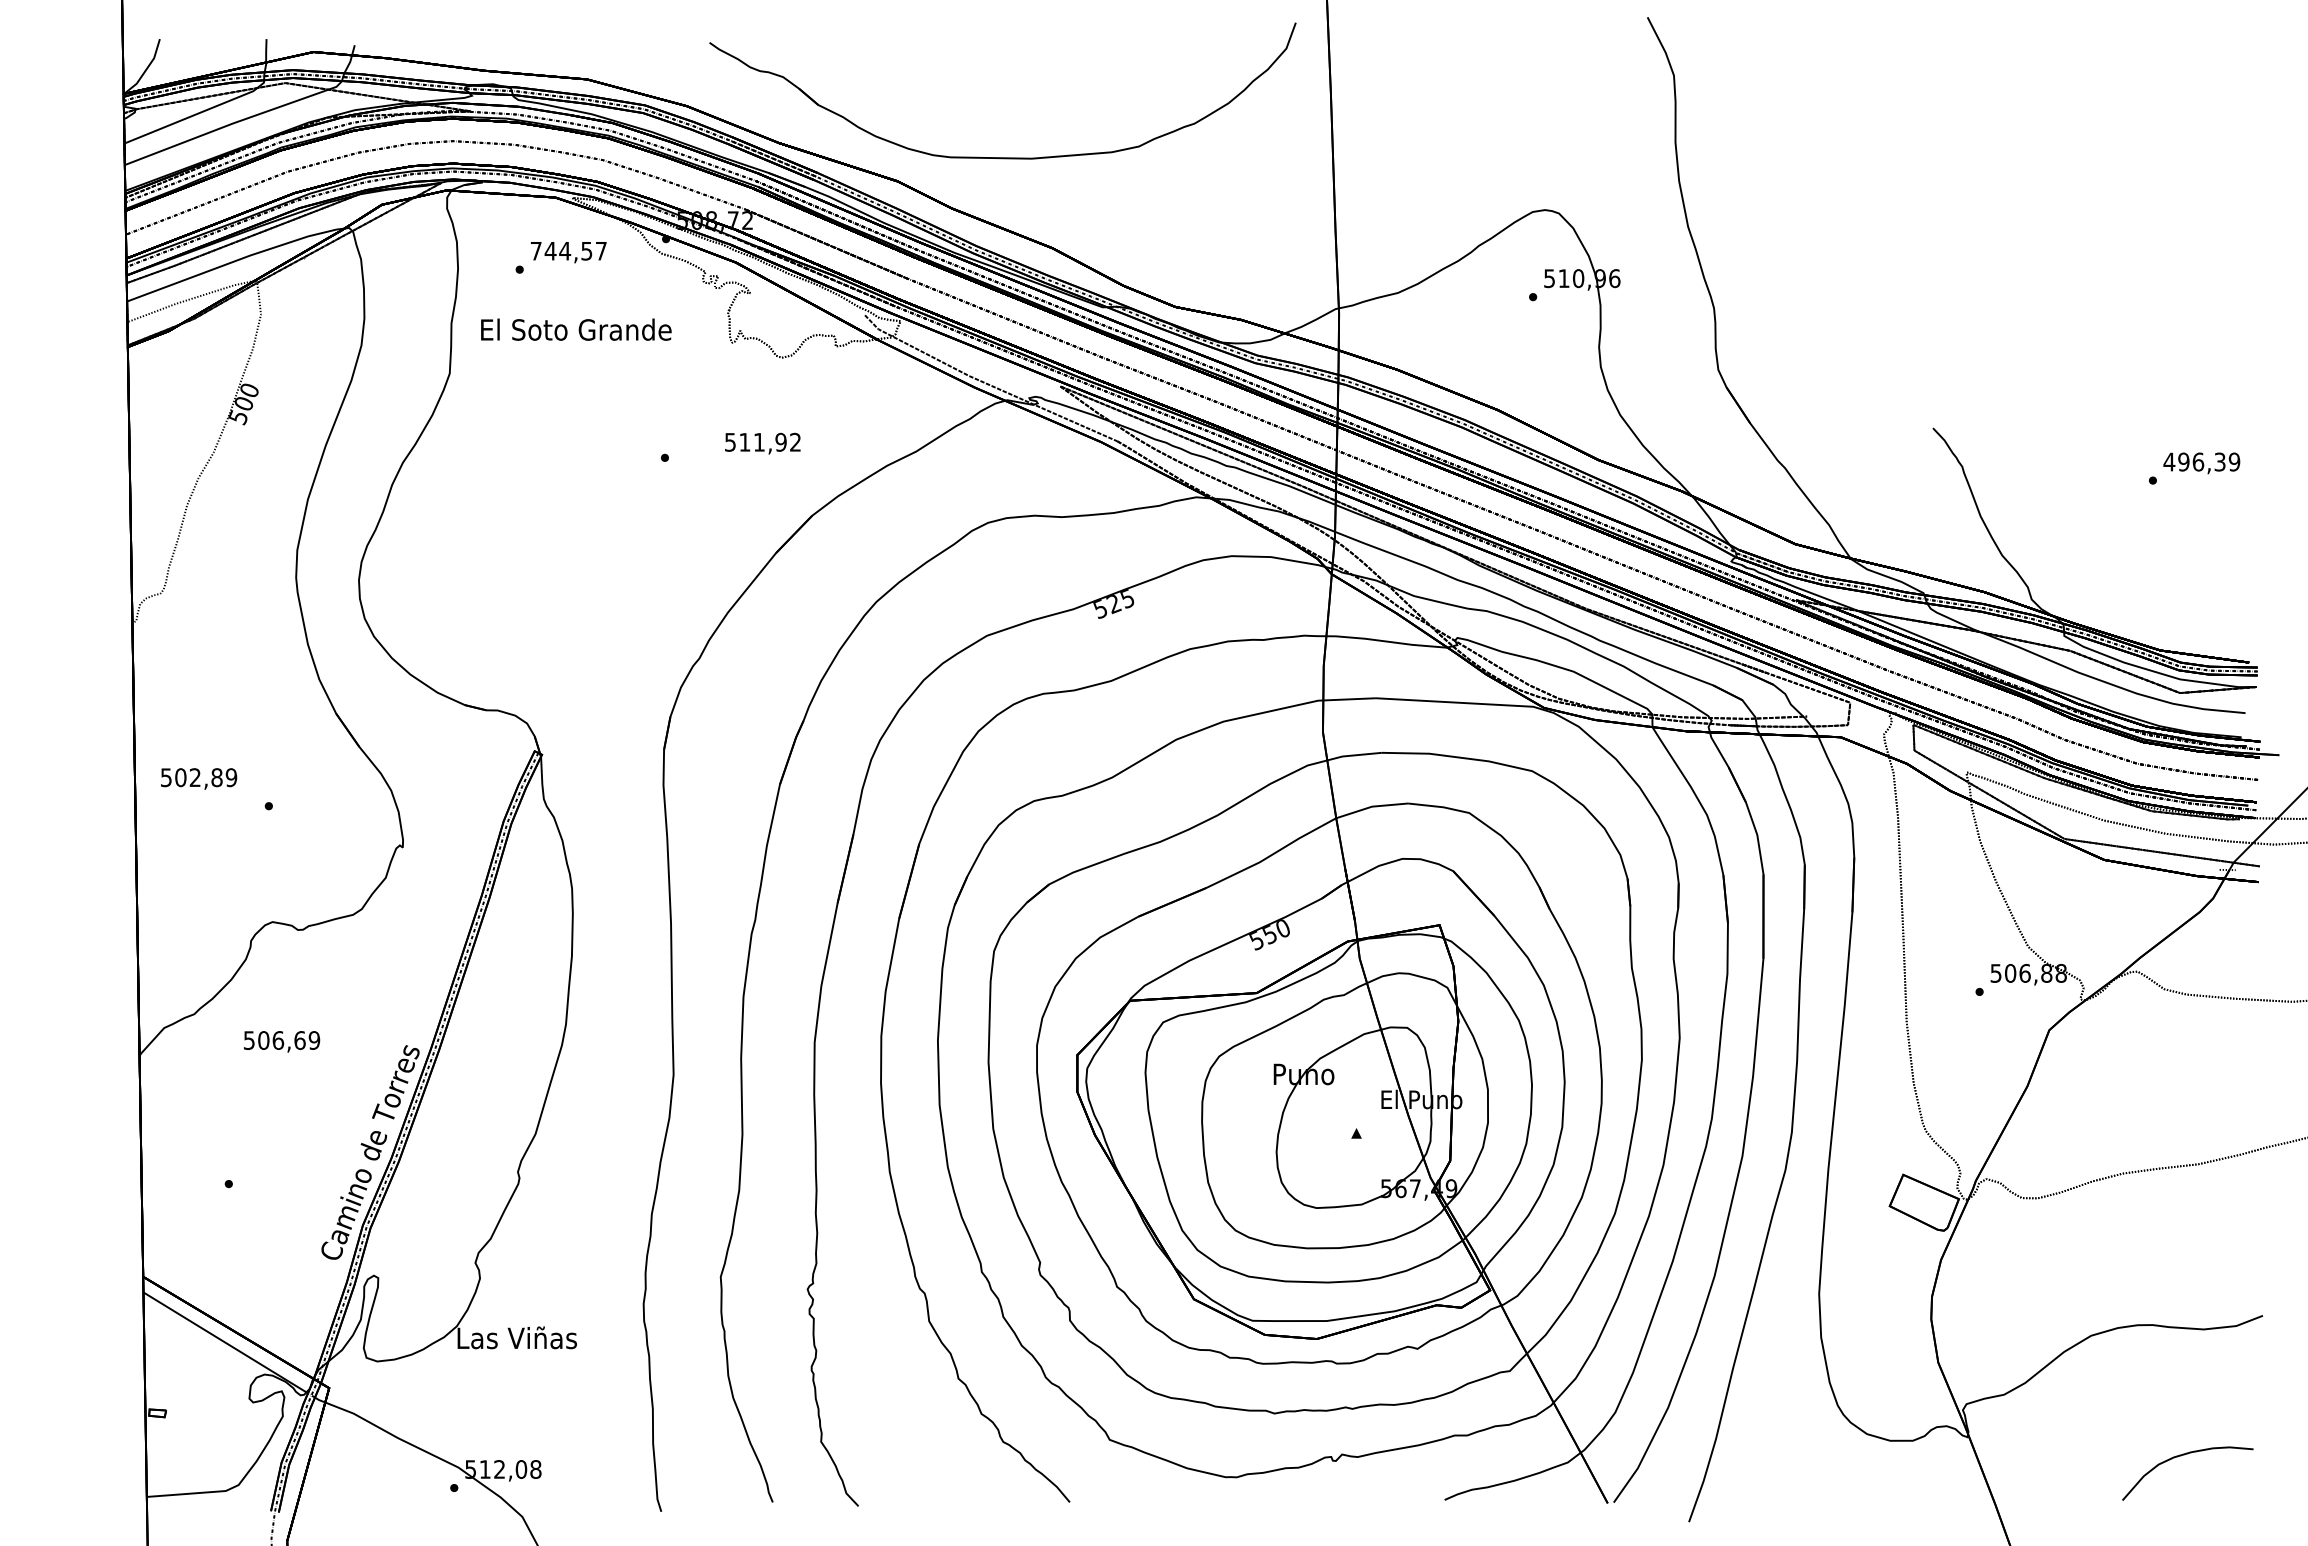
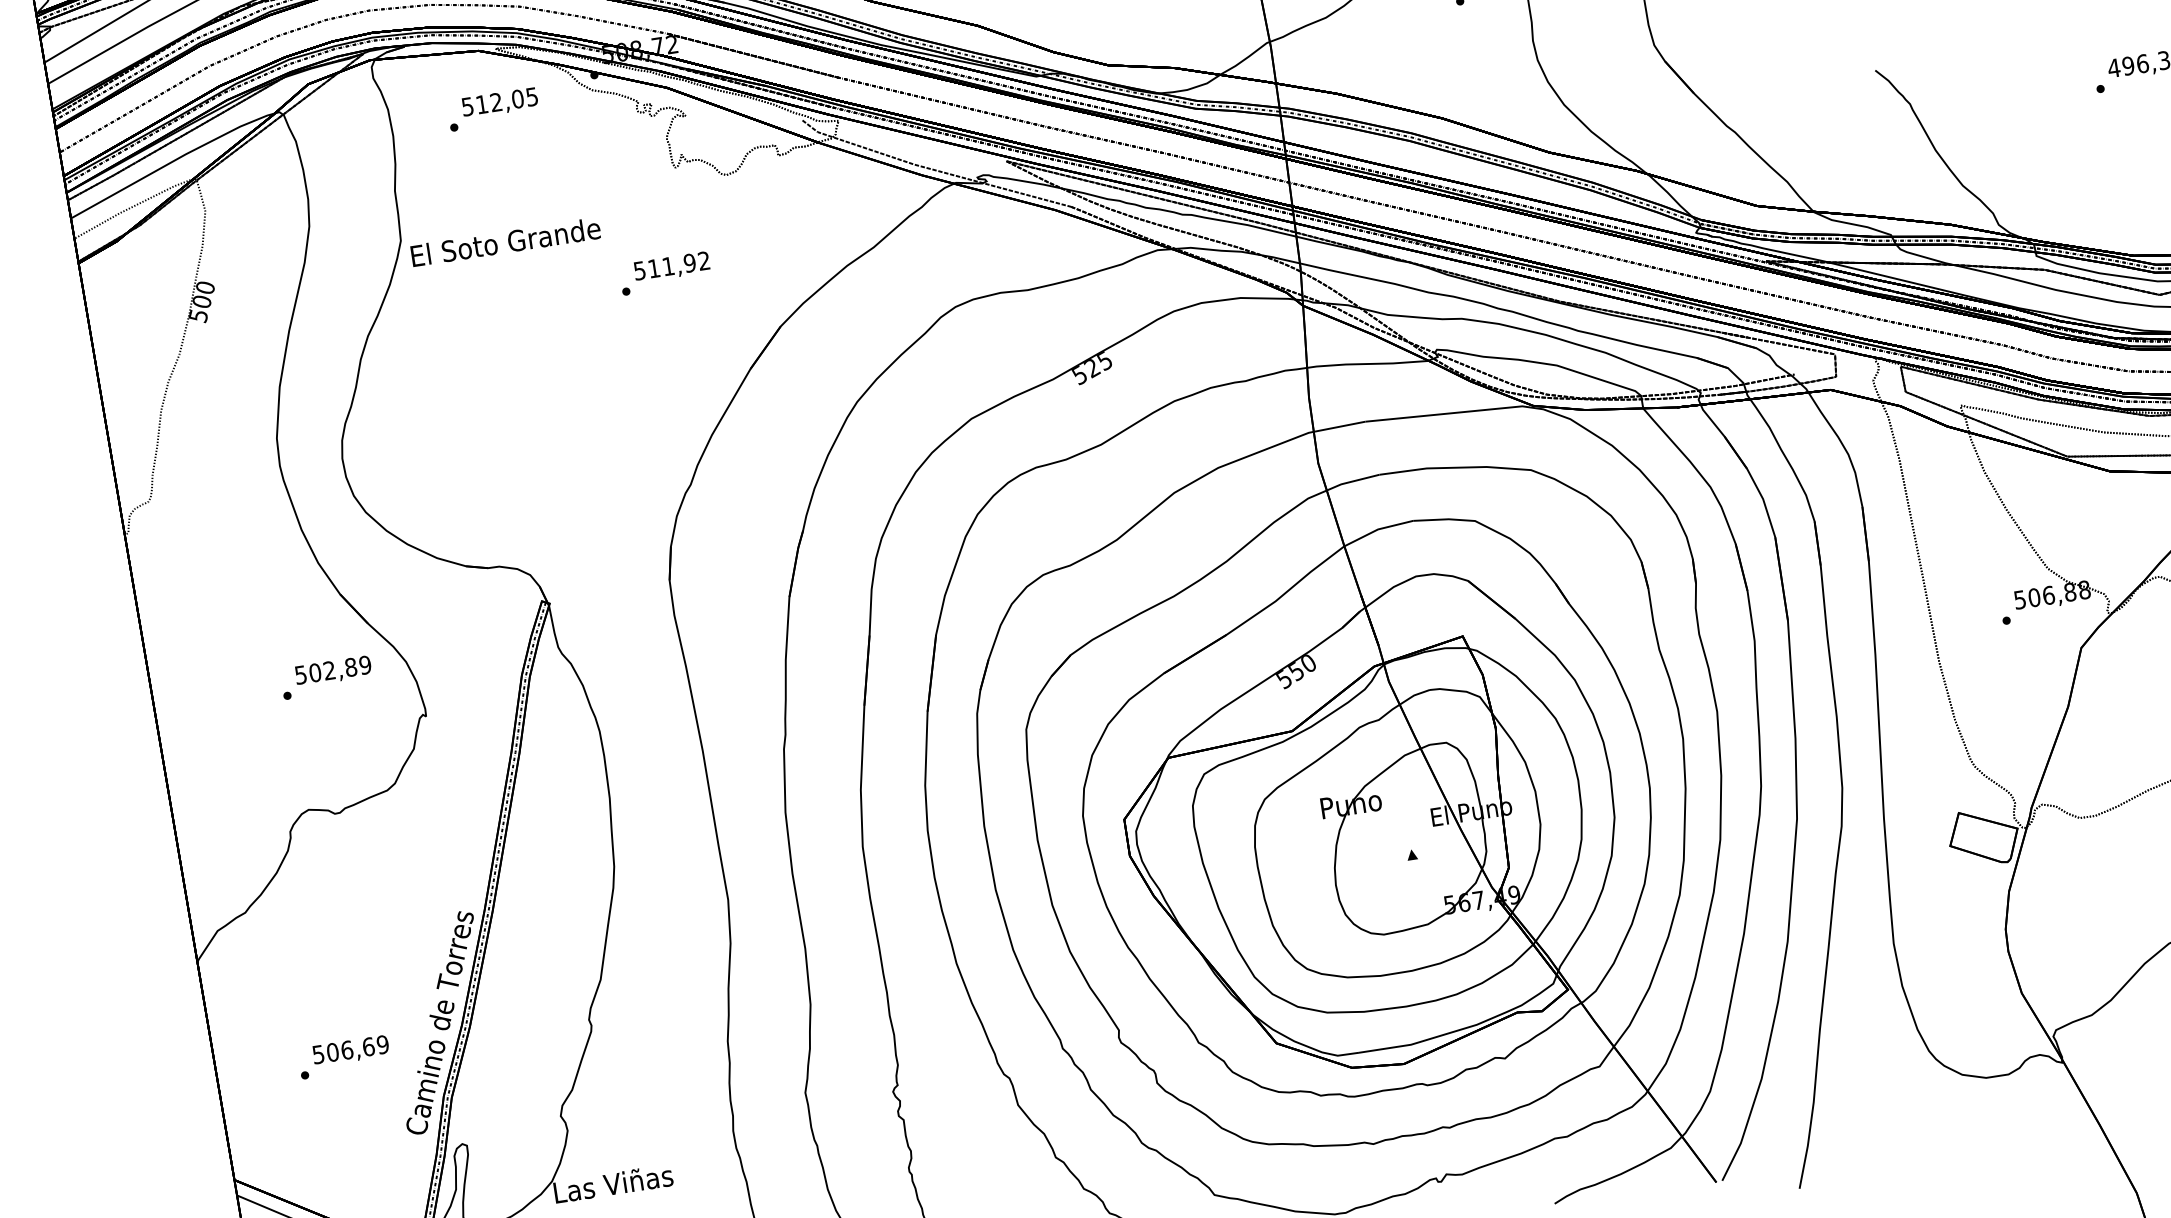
text: (568, 250) -> (499, 101), 744,57 -> 512,05
text: (576, 329) -> (505, 241), moved
text: (762, 443) -> (671, 267), moved
text: (199, 778) -> (333, 670), moved
text: (282, 1041) -> (351, 1050), moved

